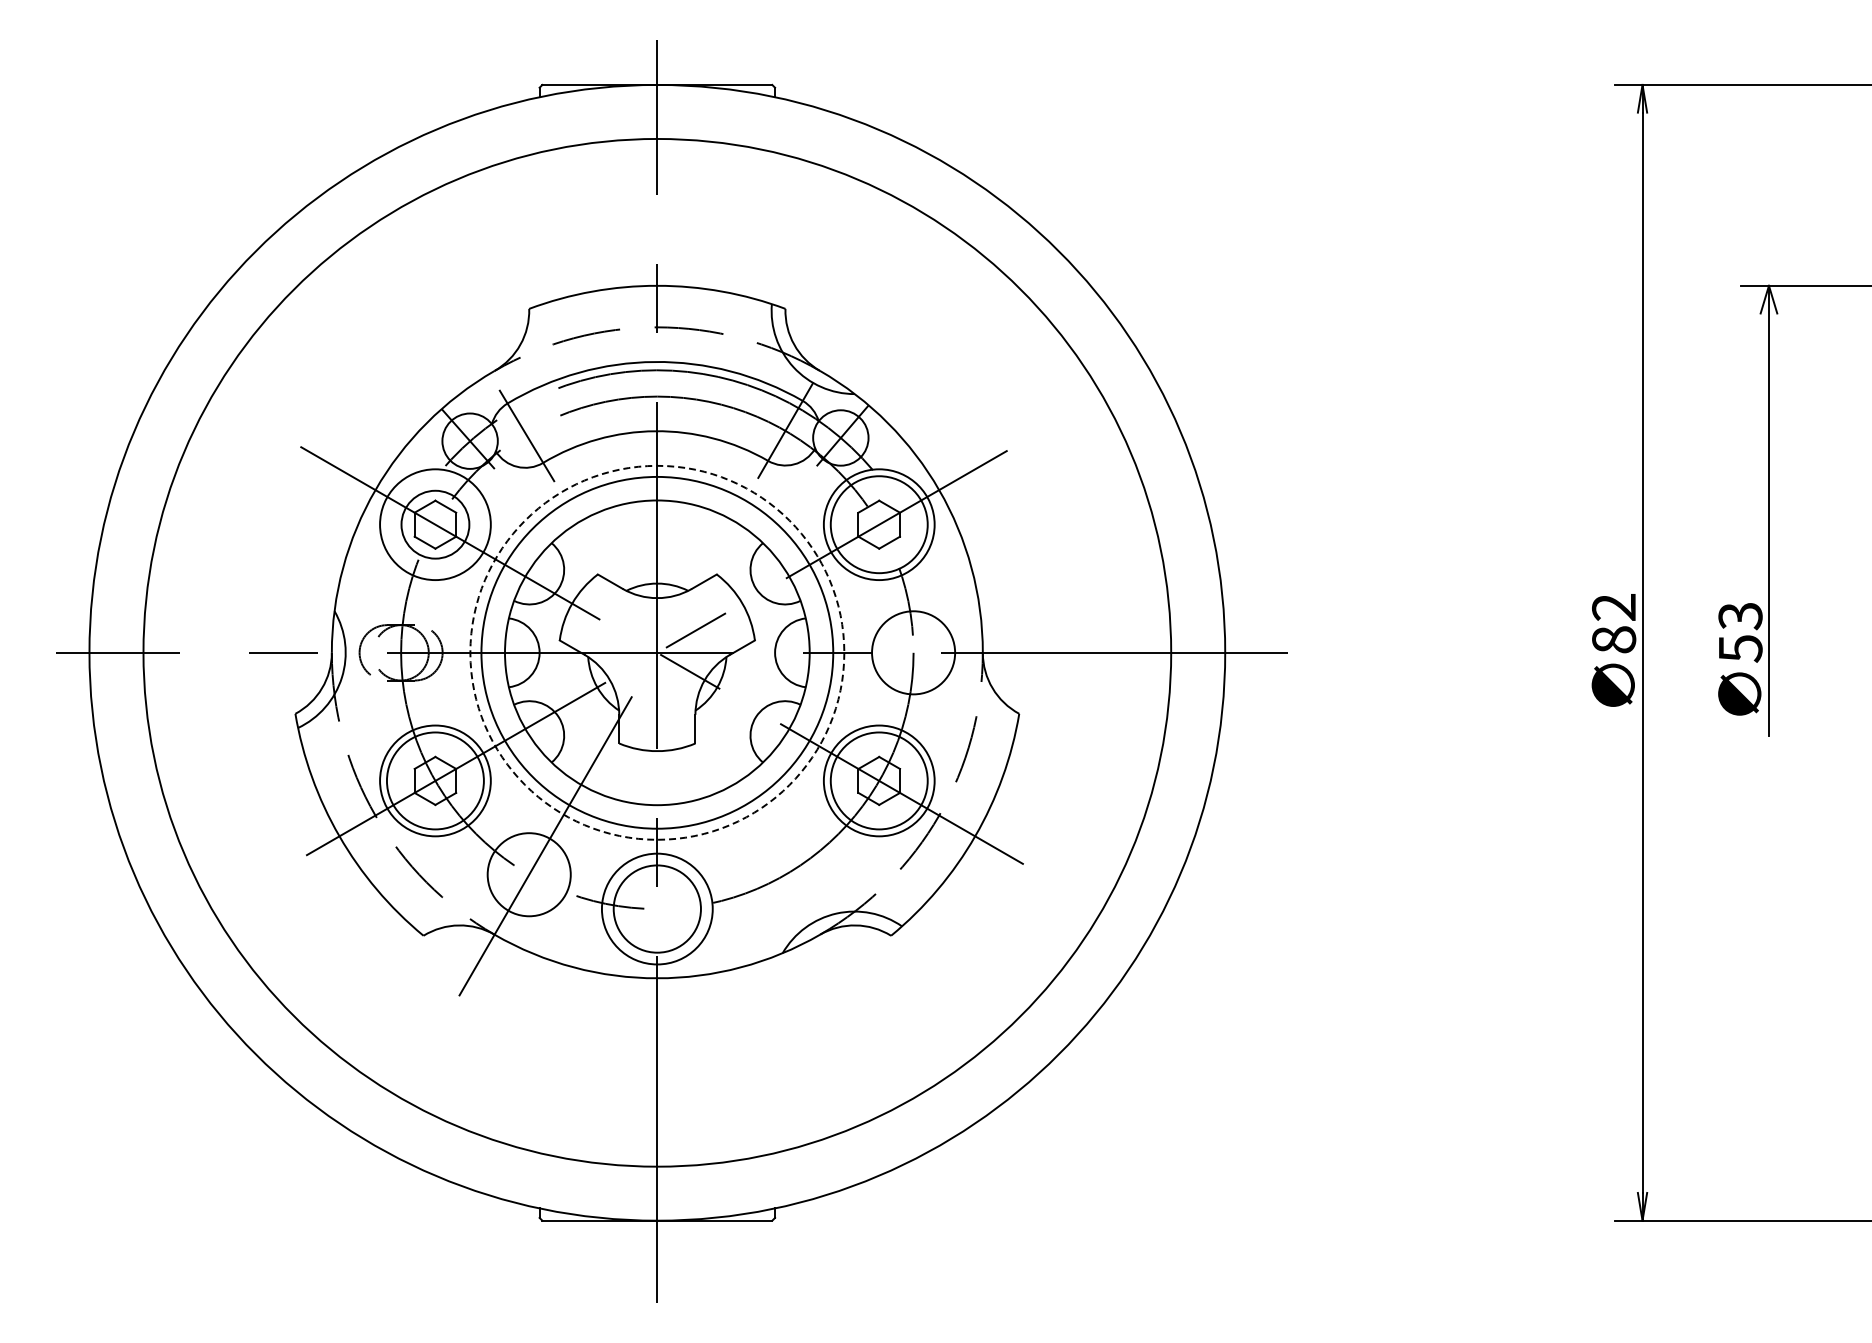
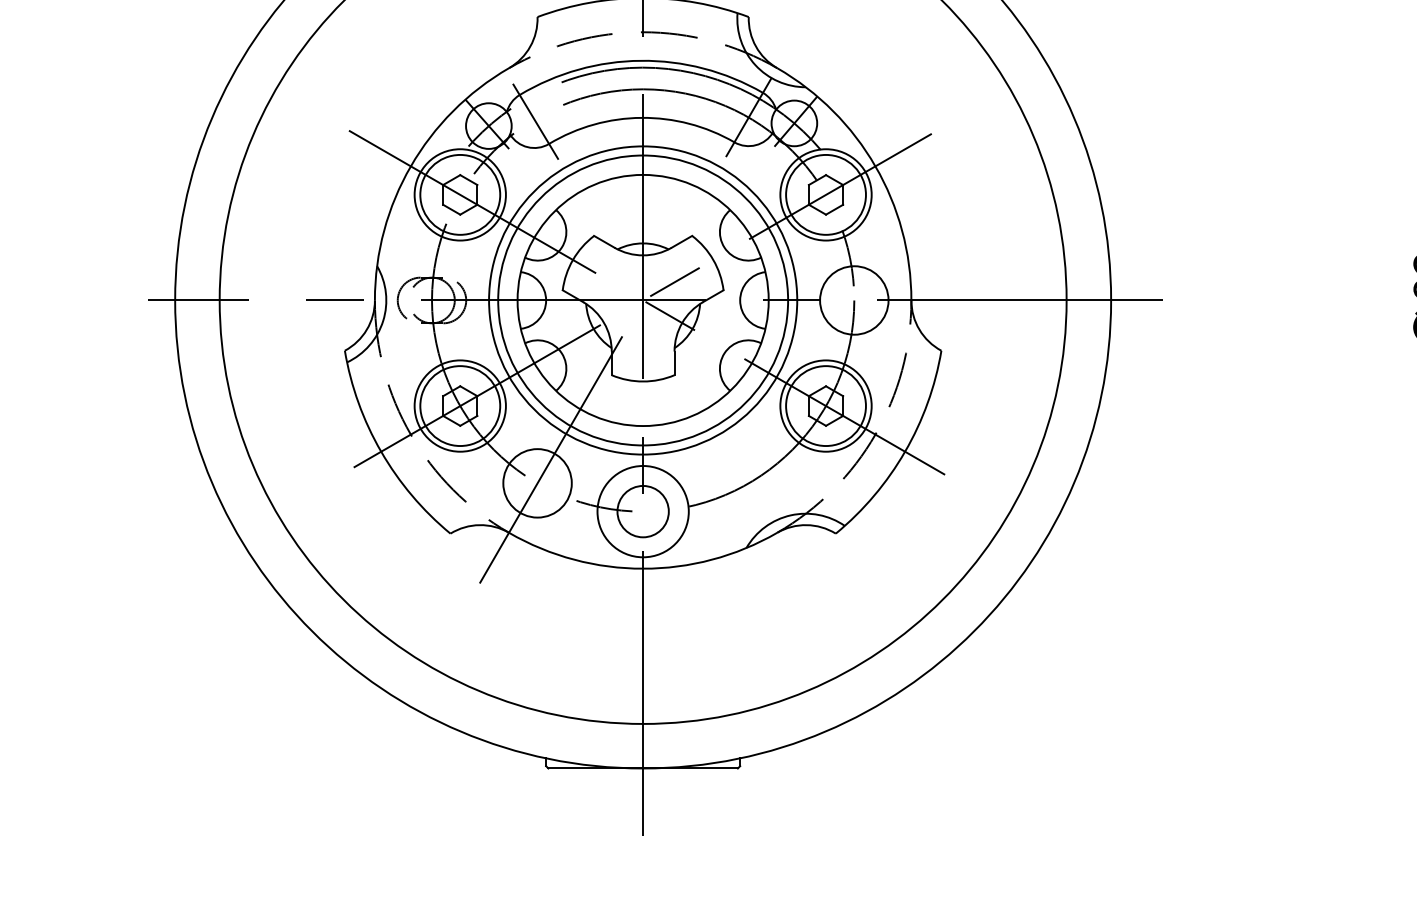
circle: (434, 524) -> (459, 194), size x1.43
circle: (657, 652) -> (643, 300), dashed -> solid
circle: (657, 908) -> (643, 511), size x0.71

